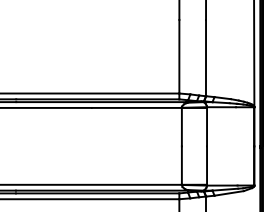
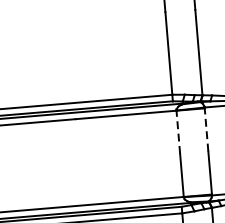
line: (181, 126) -> (177, 131), solid -> dashed
line: (207, 126) -> (207, 129), solid -> dashed

